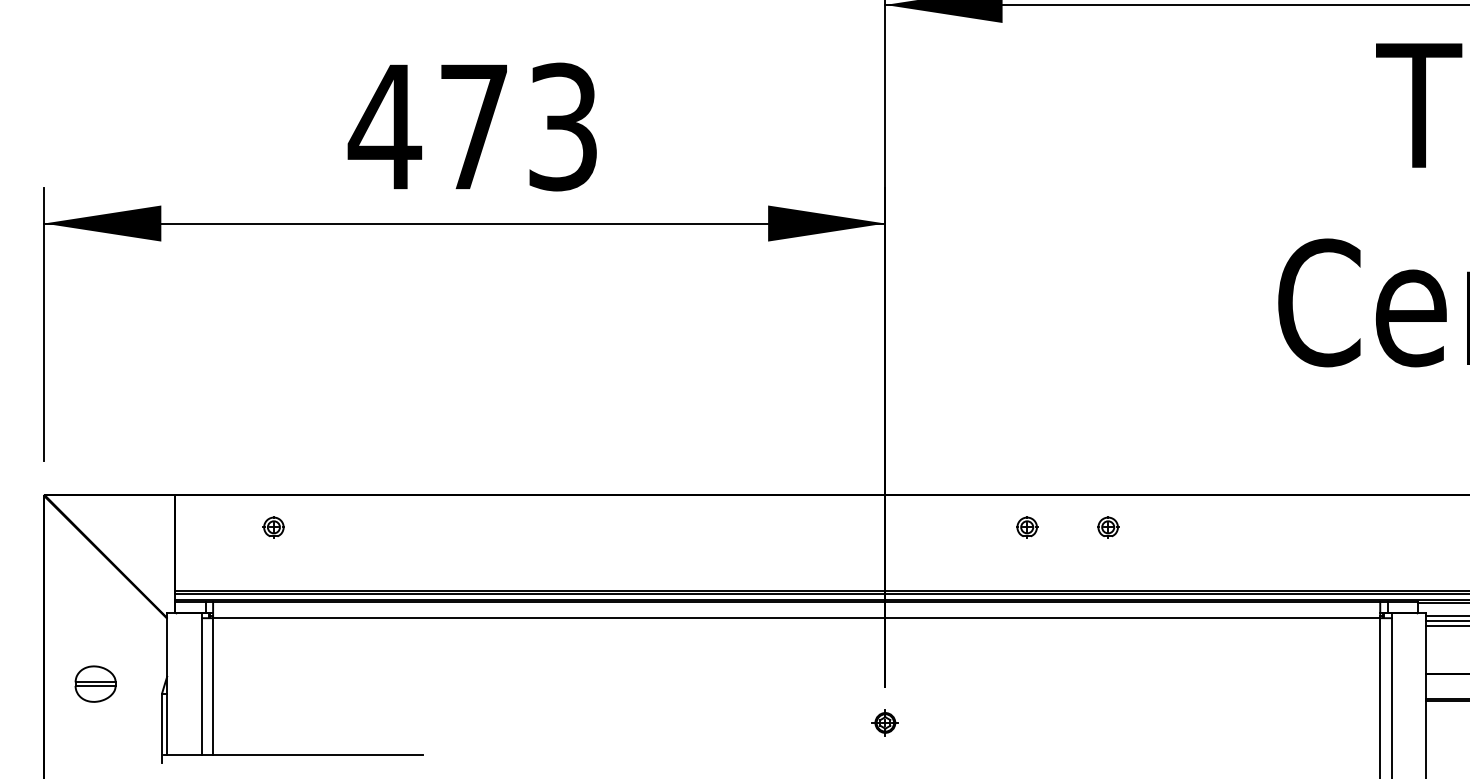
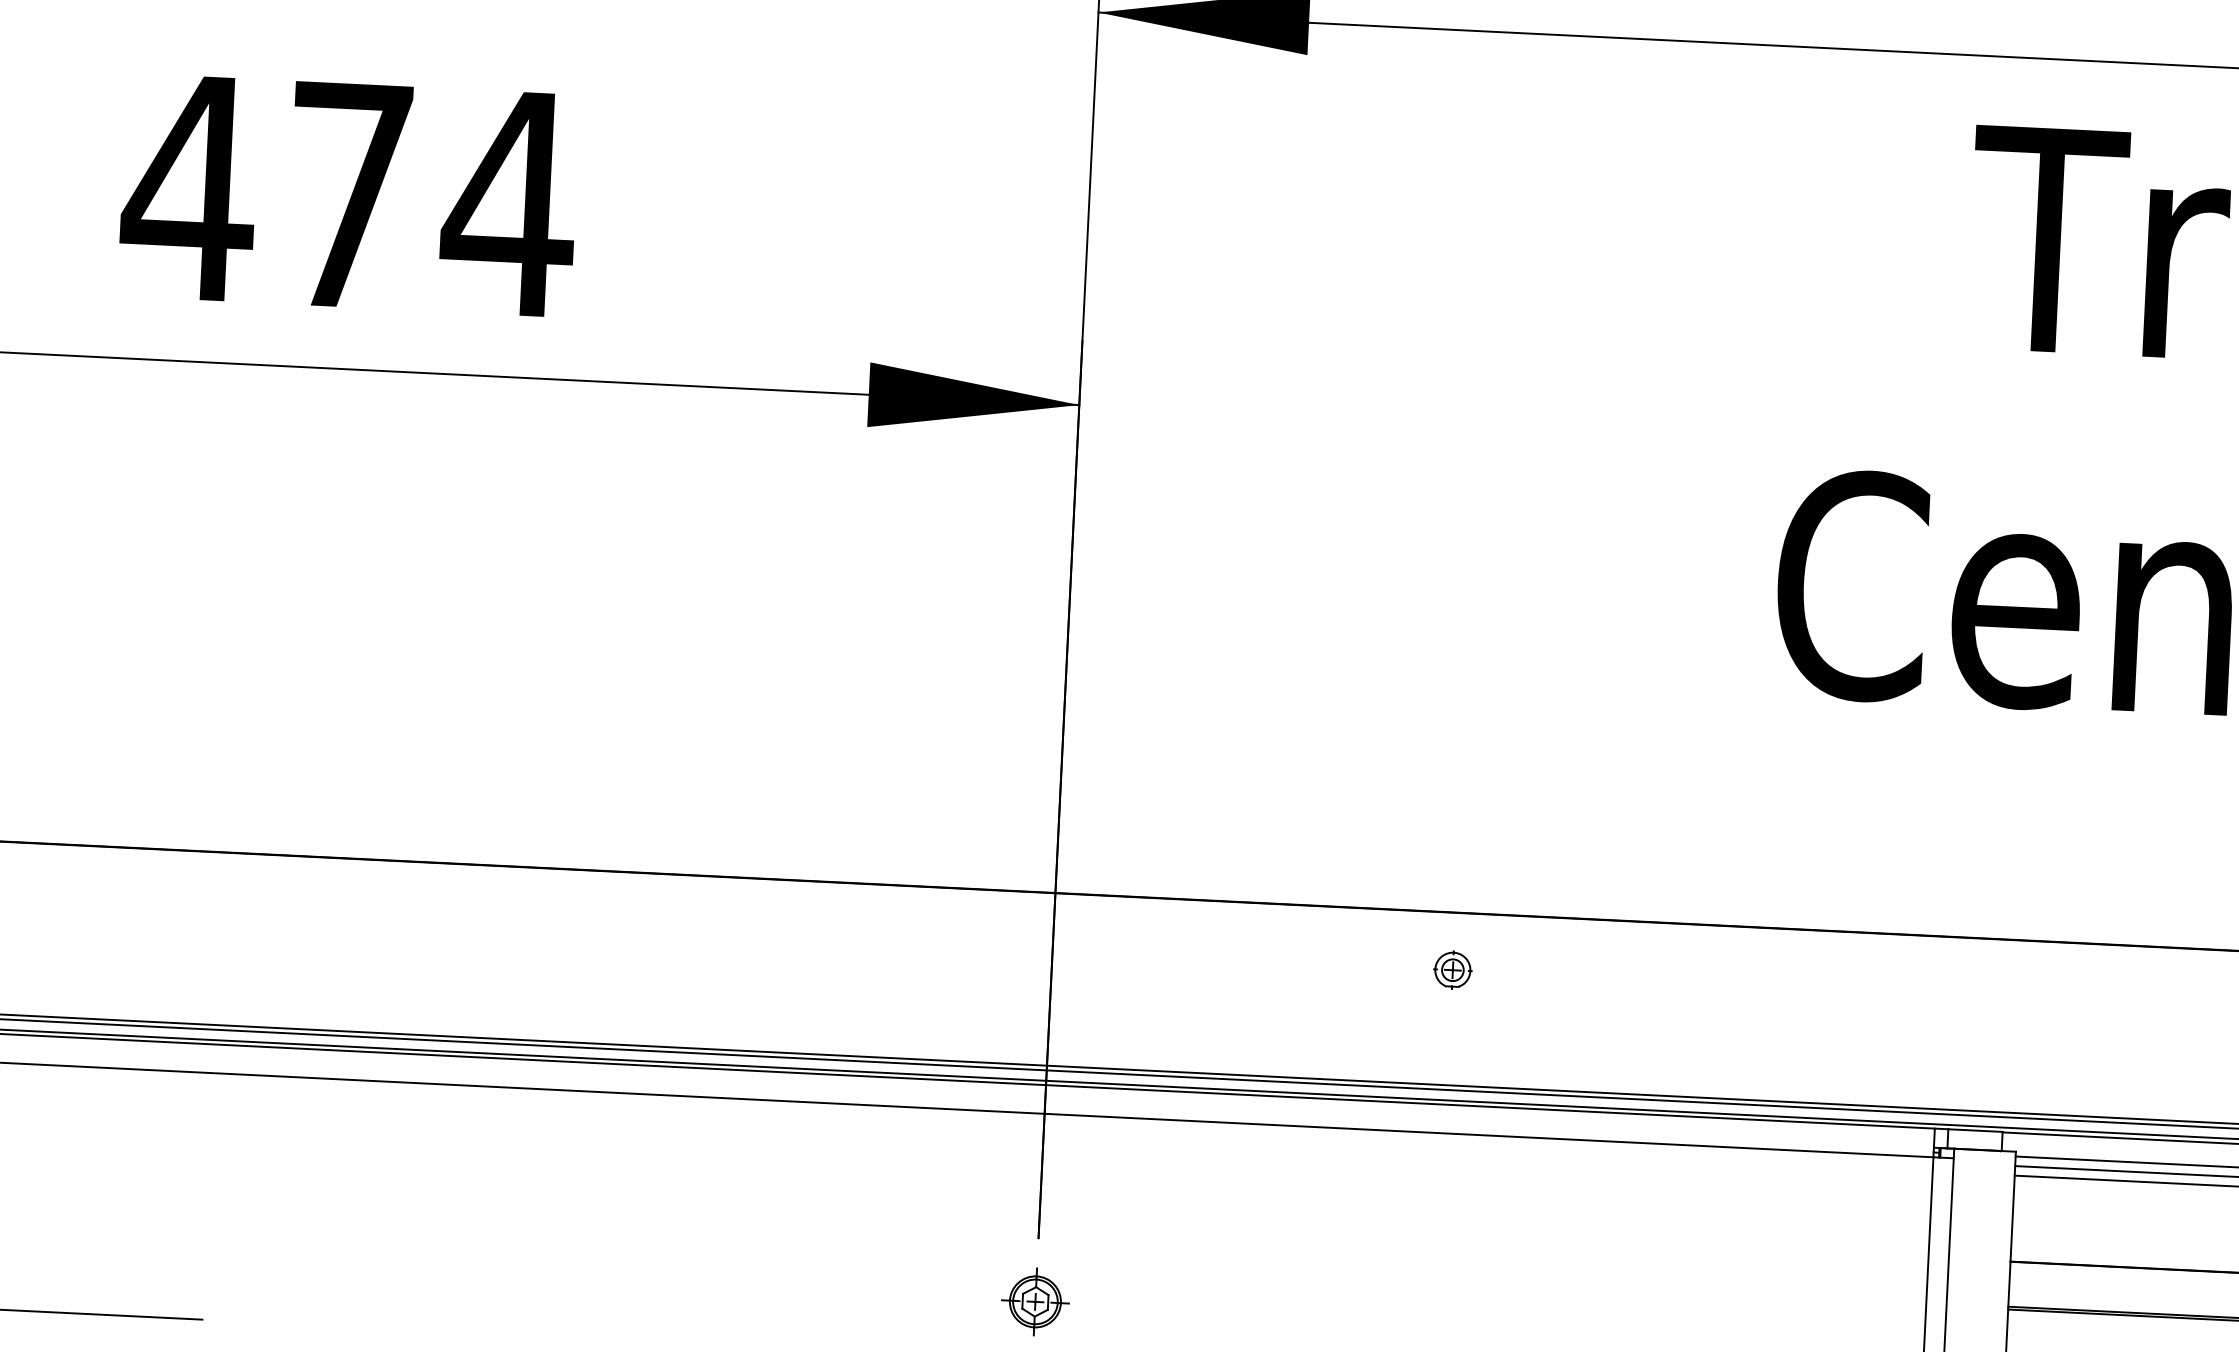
text: (562, 126) -> (508, 202), 473 -> 474
part: (1027, 527) -> (1307, 963), removed
part: (885, 722) -> (1035, 1301), size x1.43

